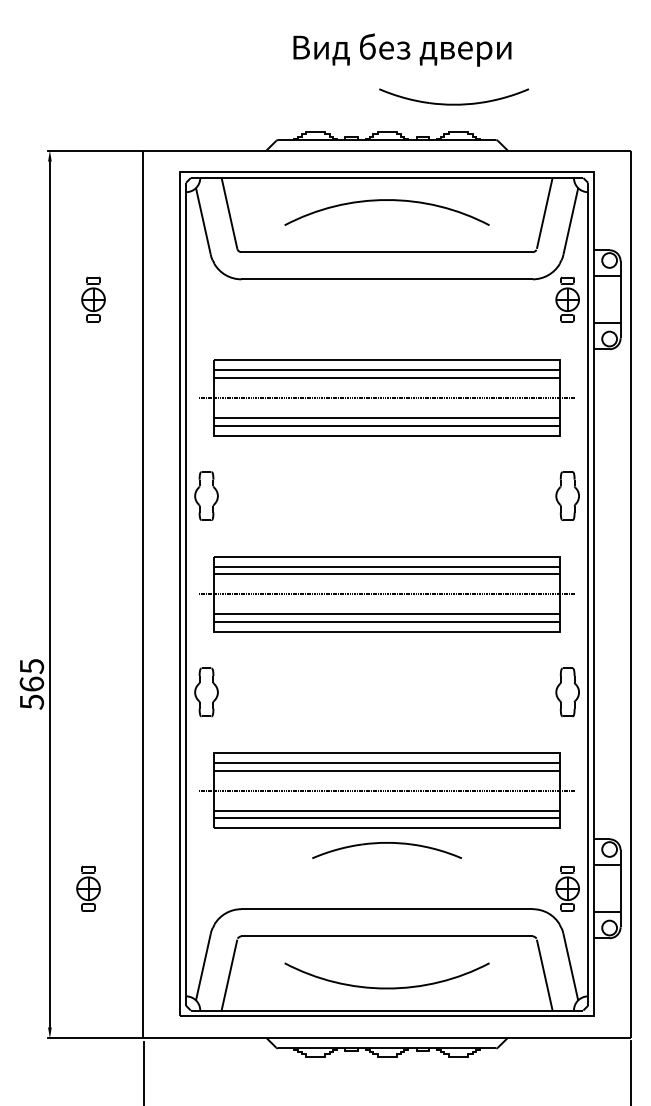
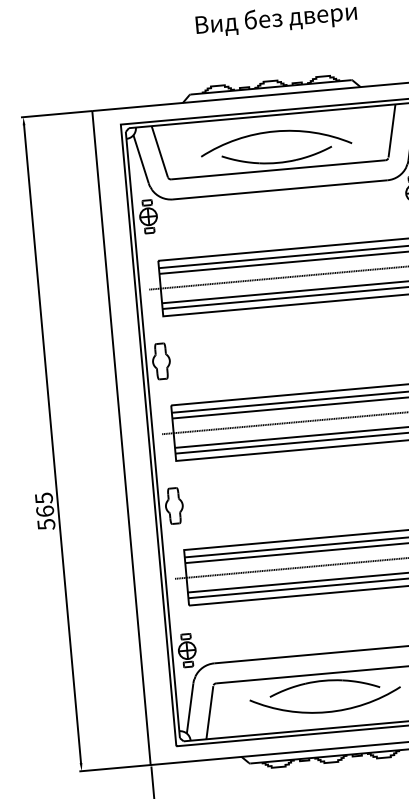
part: (453, 103) -> (277, 162), moved
part: (93, 299) -> (148, 216), moved
part: (386, 843) -> (323, 681), moved
part: (88, 888) -> (187, 650), moved

